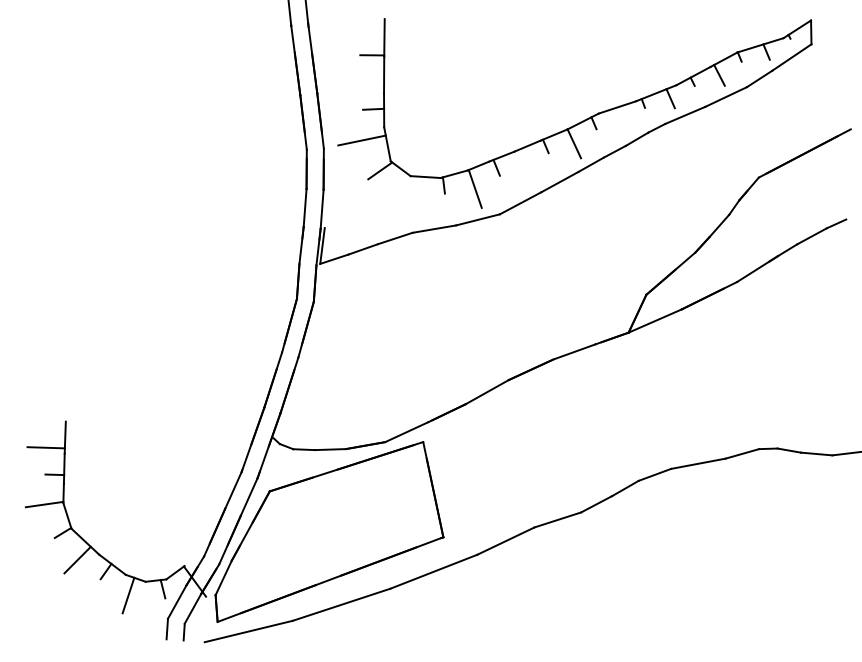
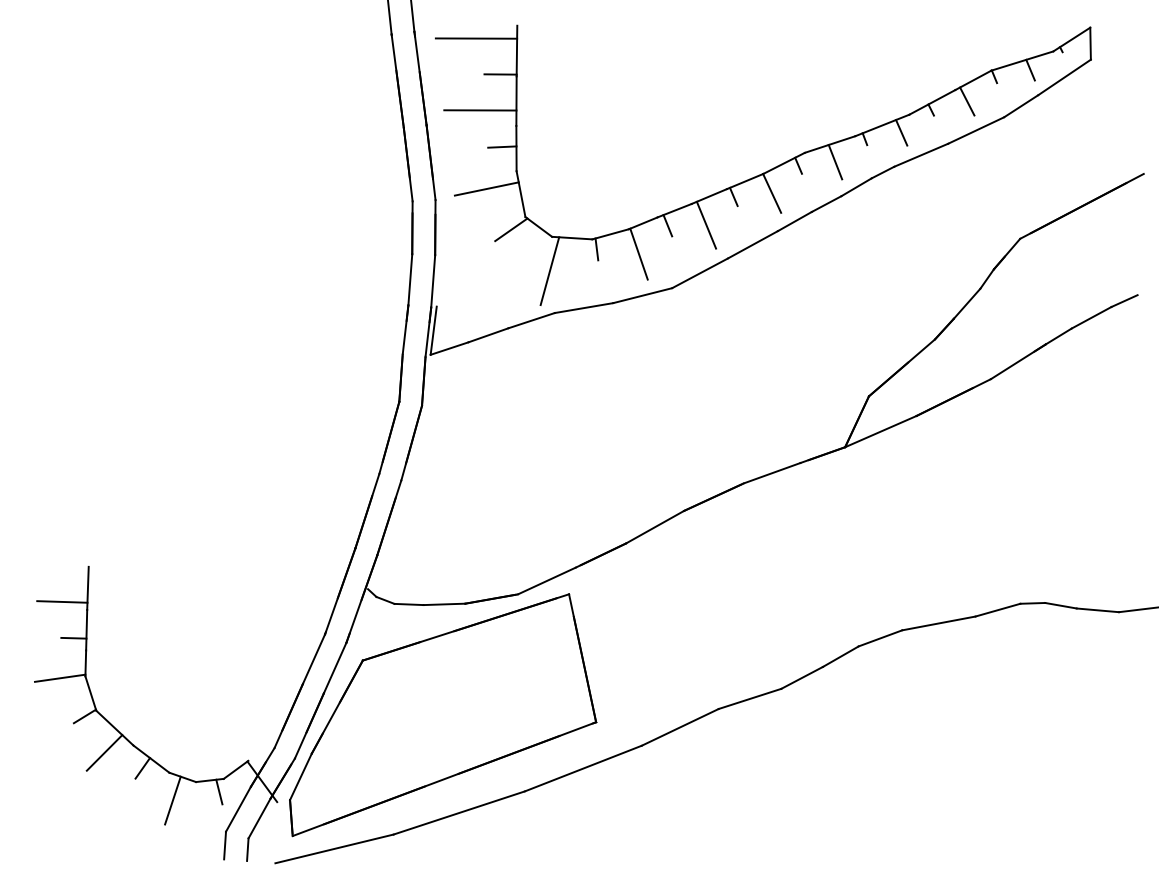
line: (354, 28) -> (476, 38), added
line: (357, 81) -> (480, 109), added
line: (621, 120) -> (835, 162), added
line: (525, 167) -> (706, 225), added
line: (408, 201) -> (549, 270), added

